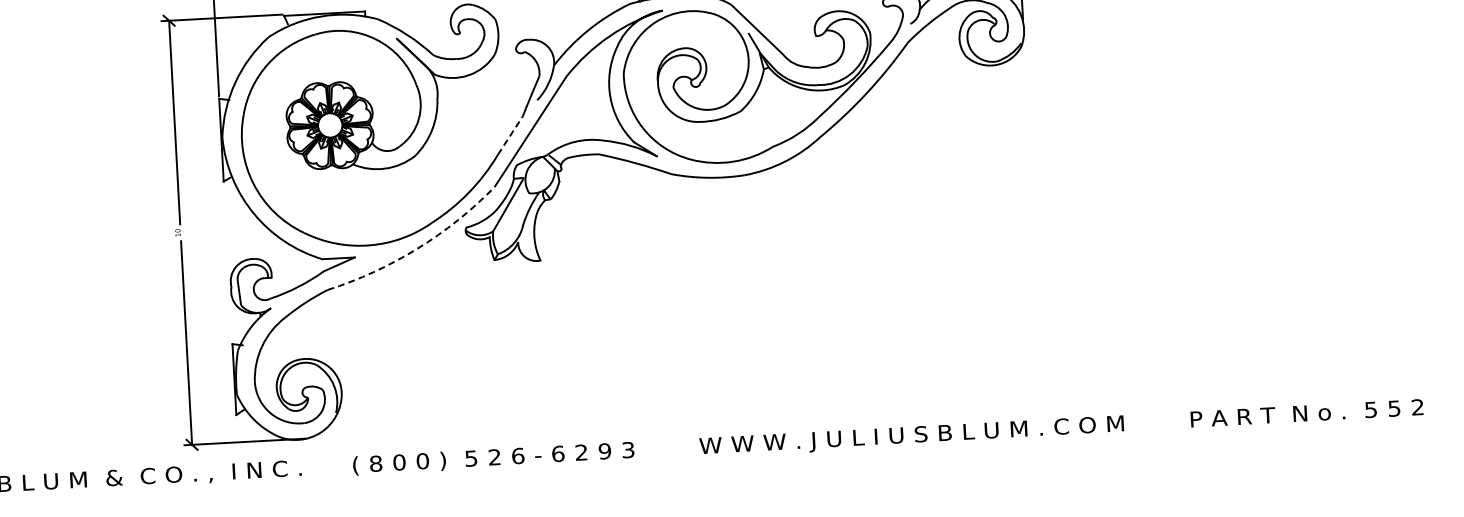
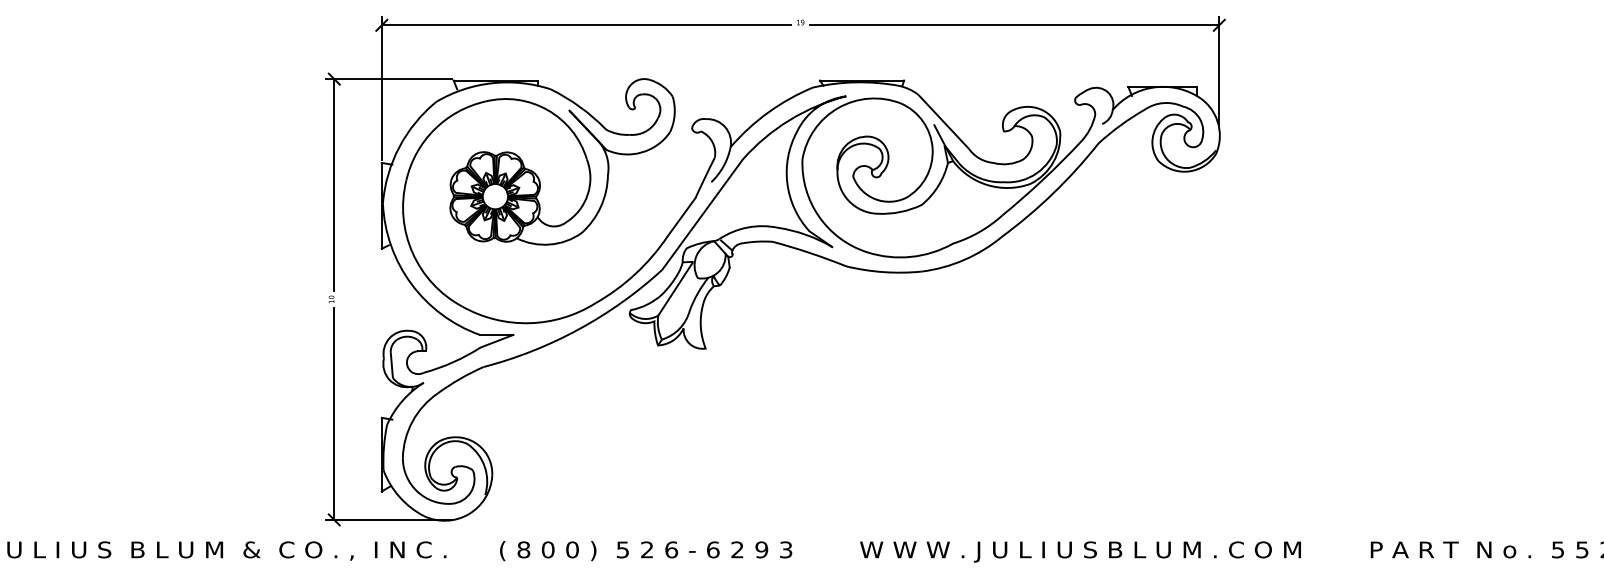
line: (510, 135) -> (681, 217), dashed -> solid
arc: (417, 248) -> (578, 329), dashed -> solid

